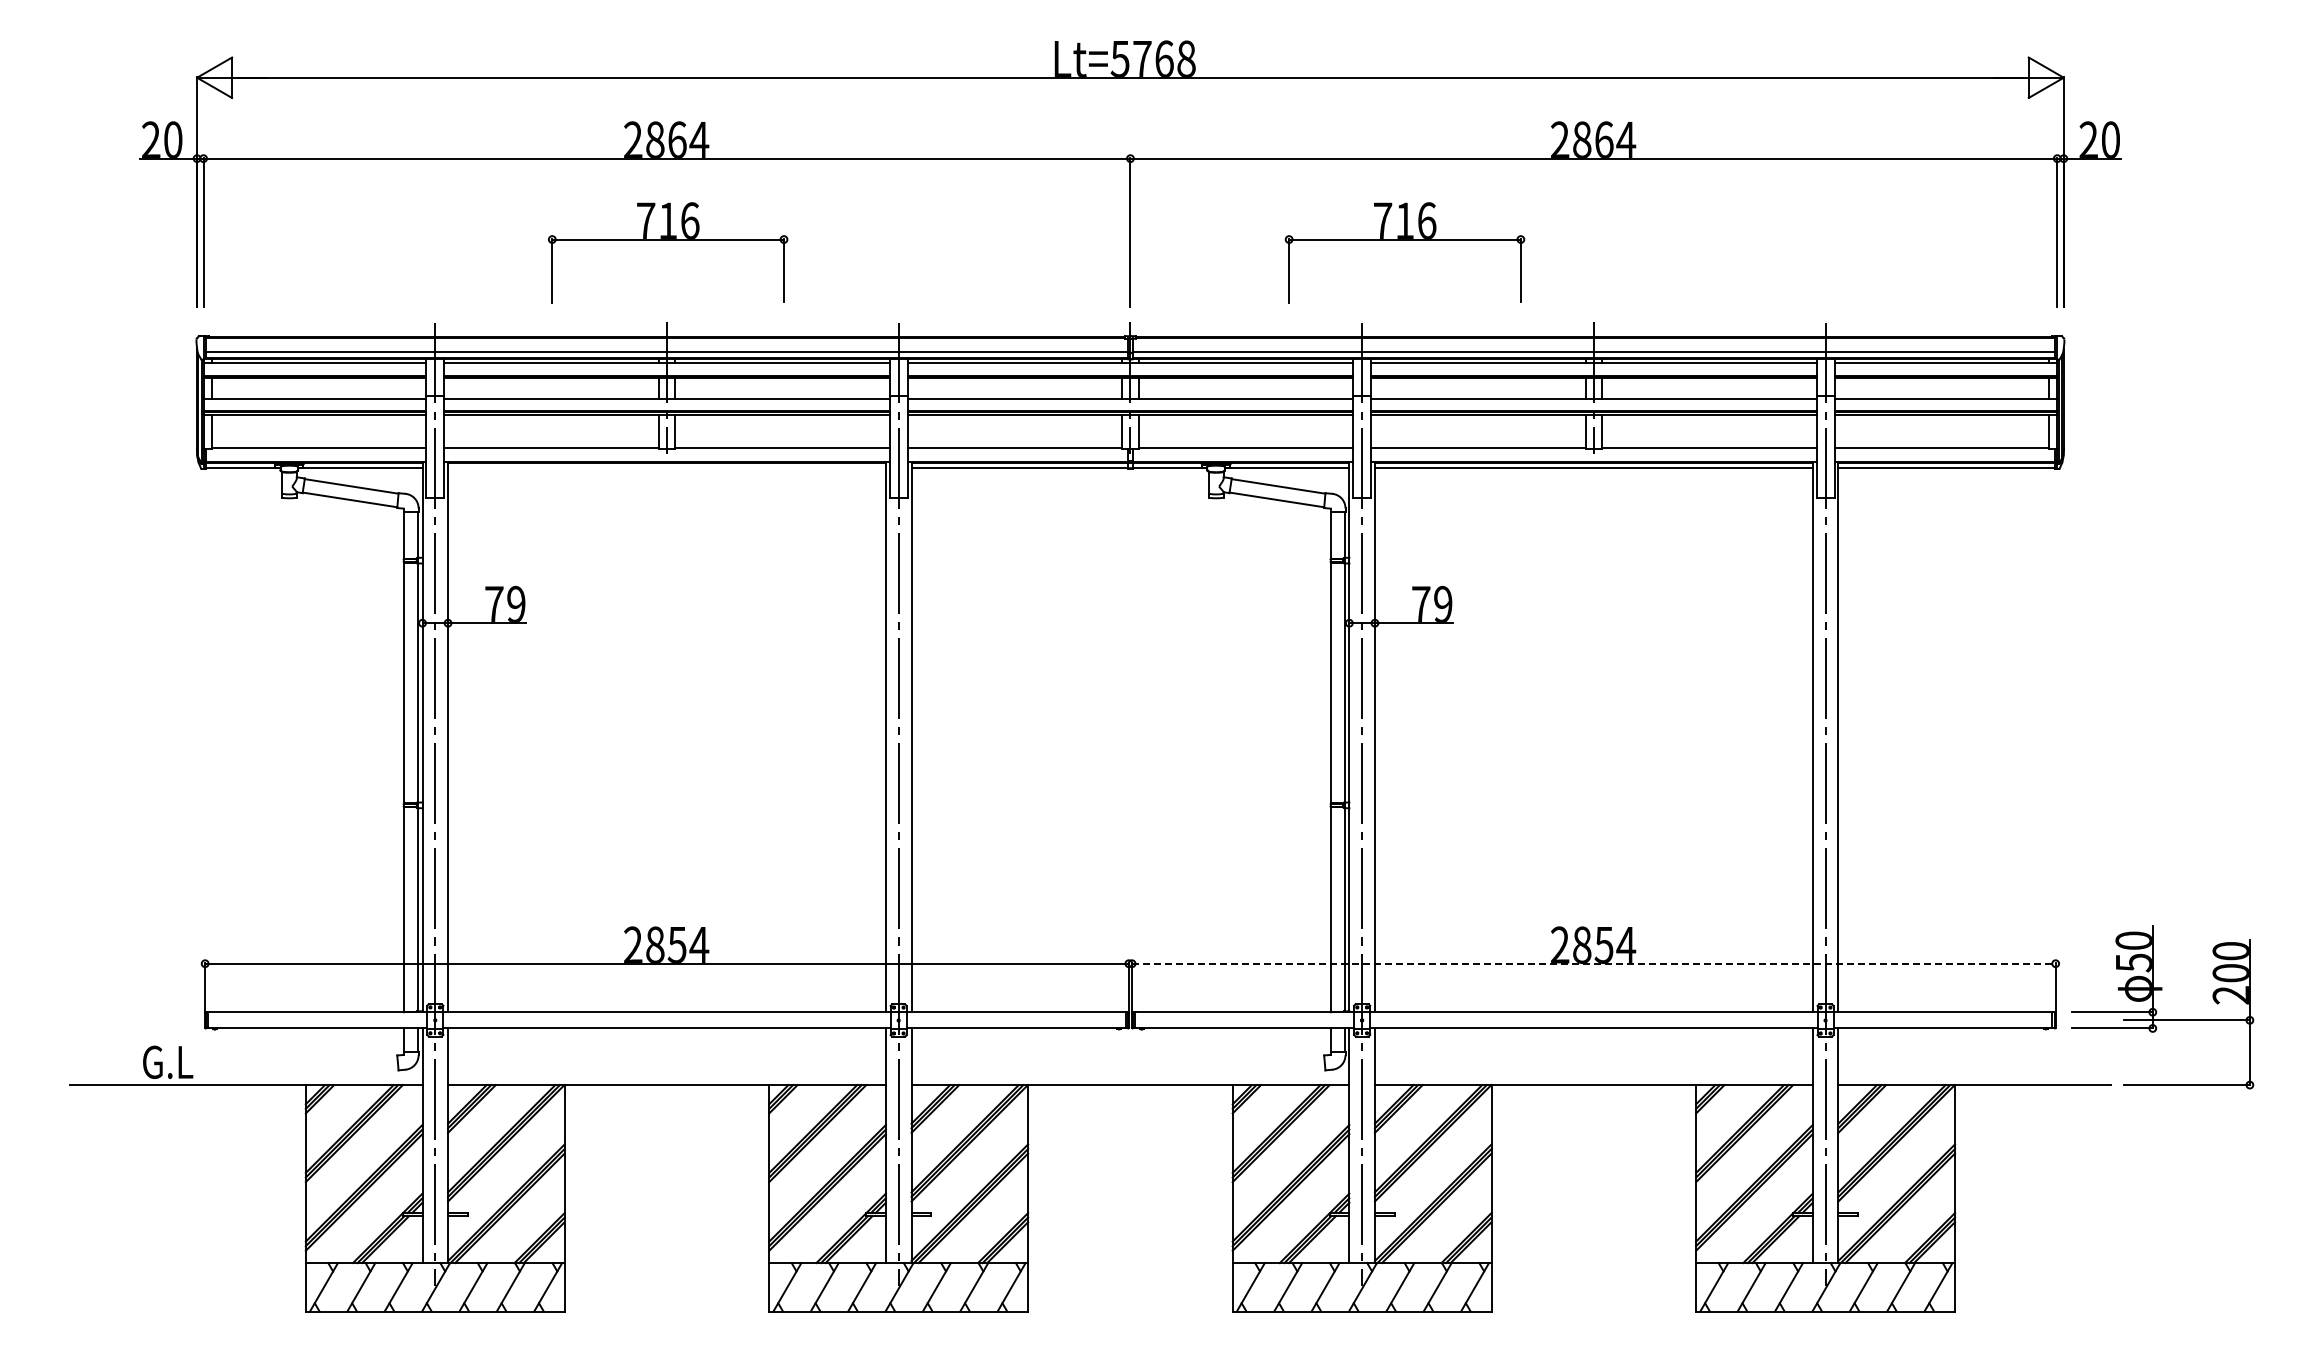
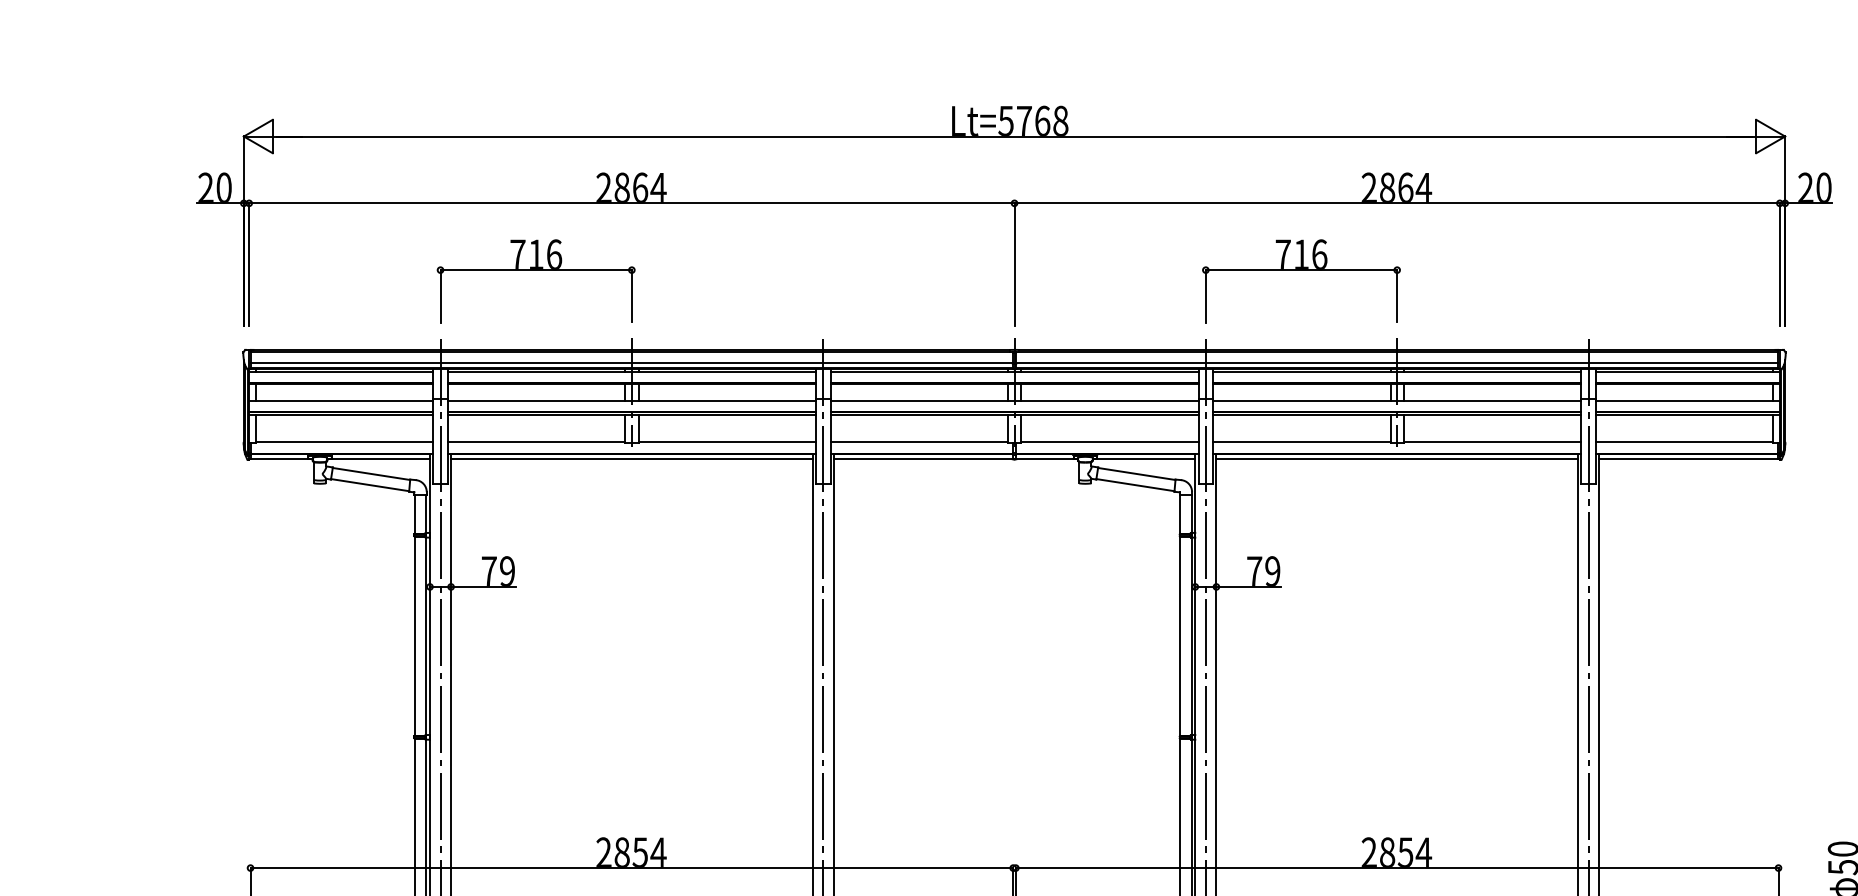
part: (668, 240) -> (536, 270), moved
part: (1404, 240) -> (1301, 270), moved
line: (666, 468) -> (631, 459), added
line: (1593, 963) -> (1396, 867), dashed -> solid

